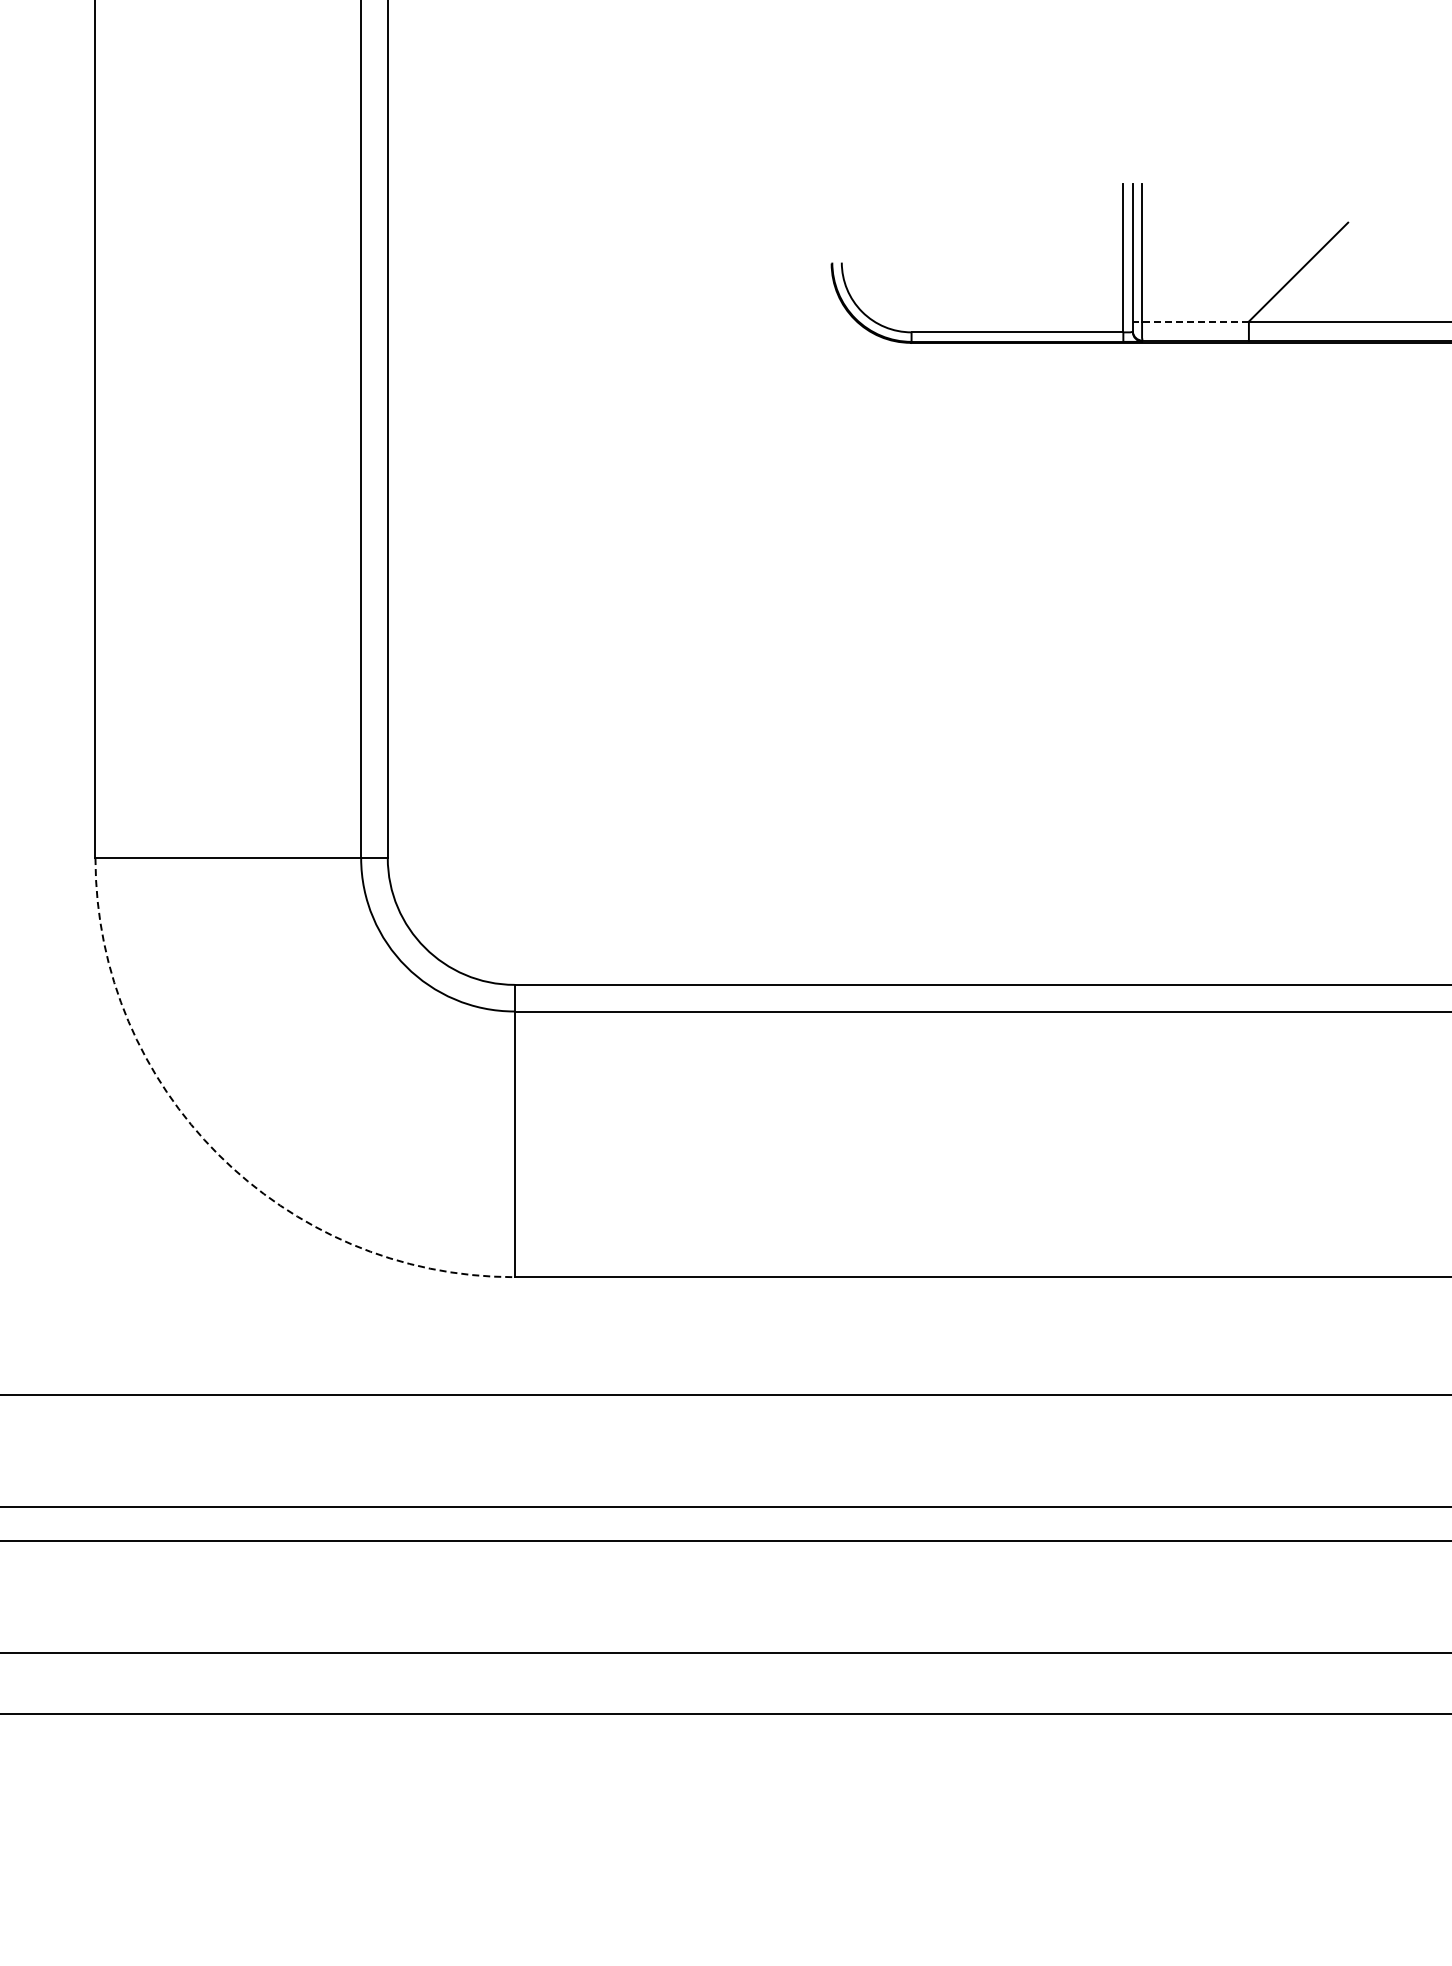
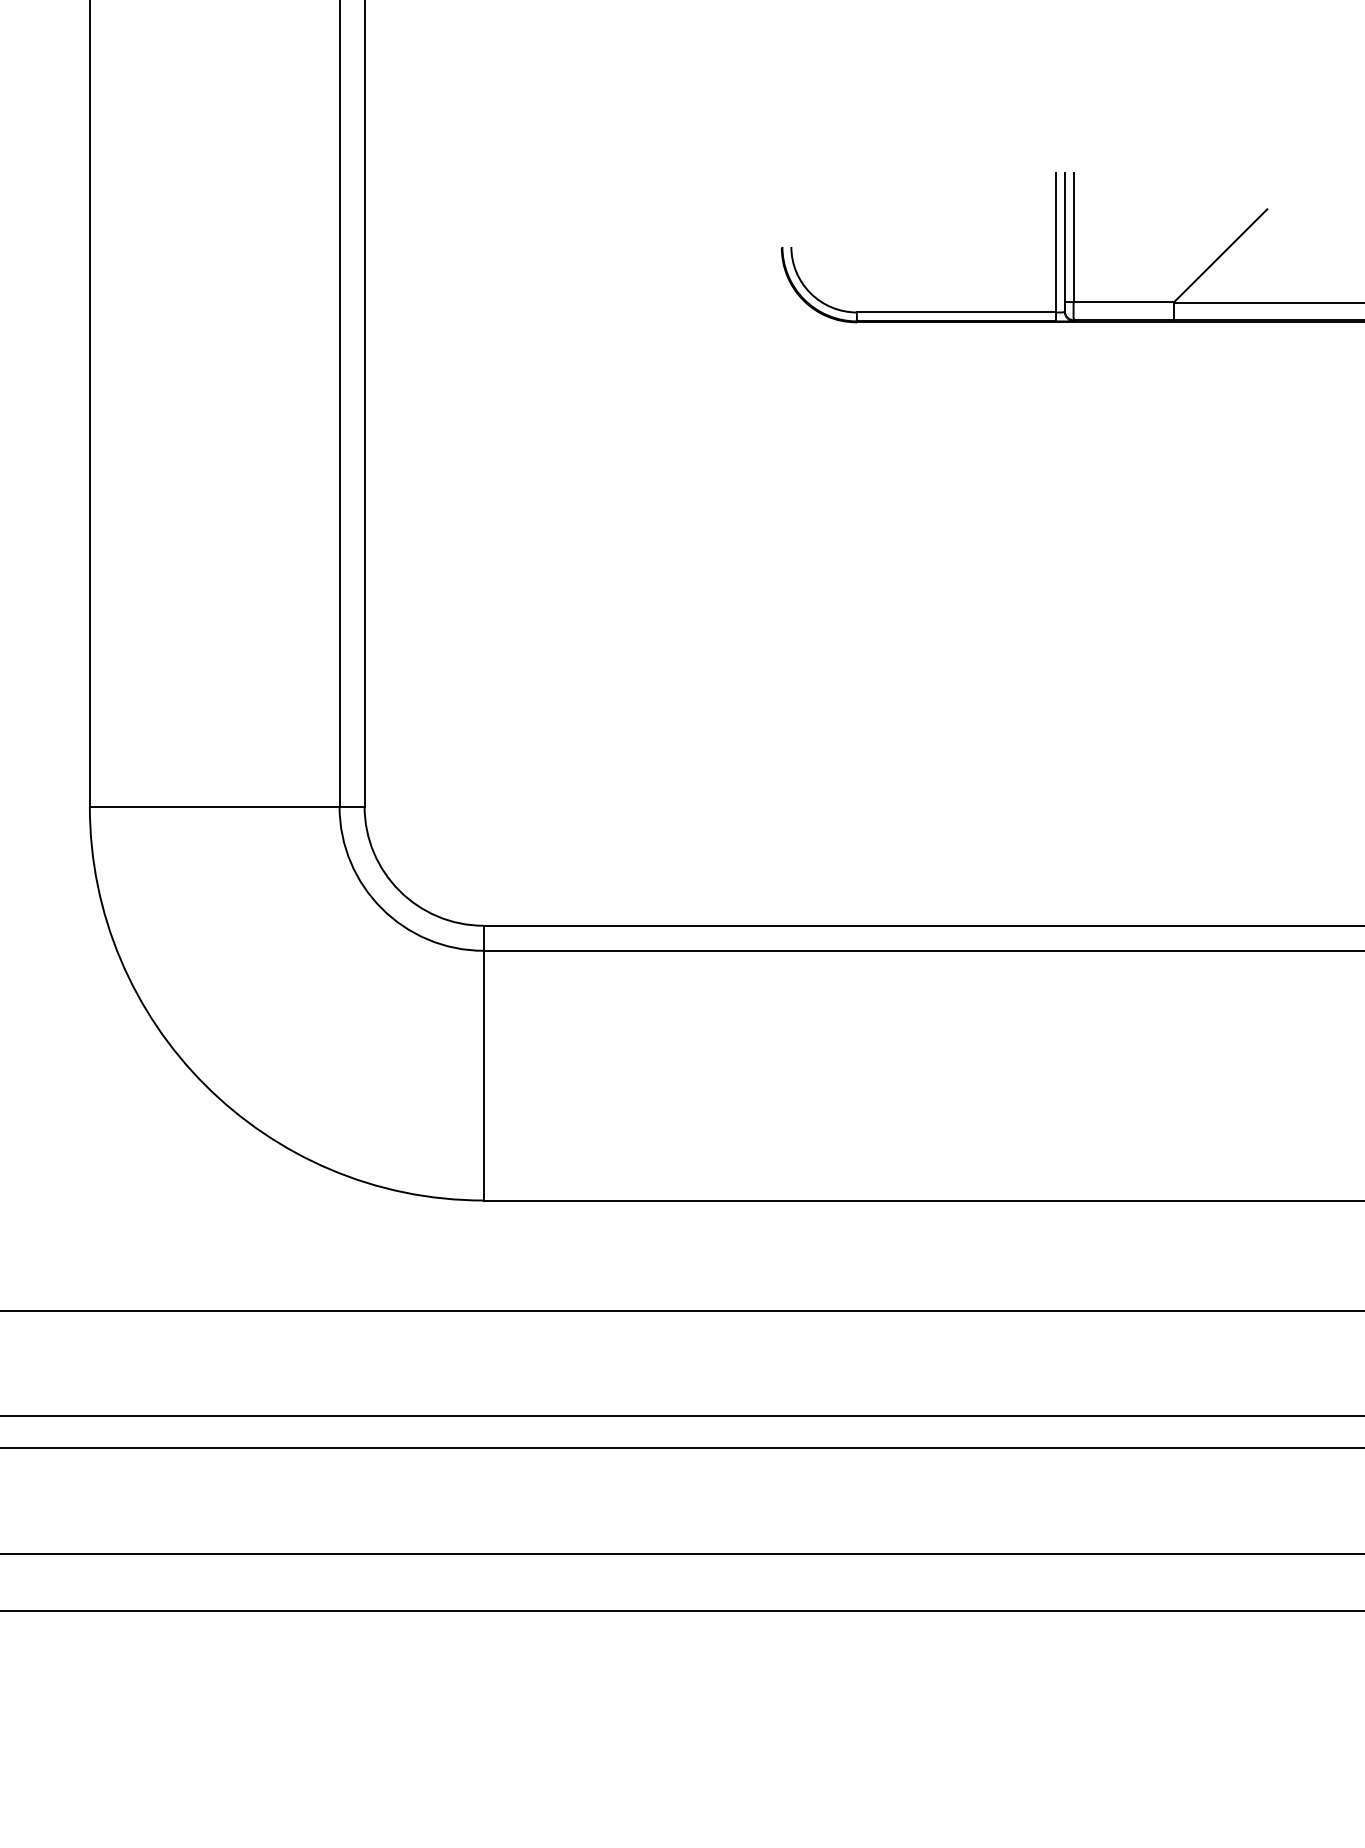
line: (1190, 321) -> (1119, 302), dashed -> solid
arc: (218, 1154) -> (205, 1085), dashed -> solid

